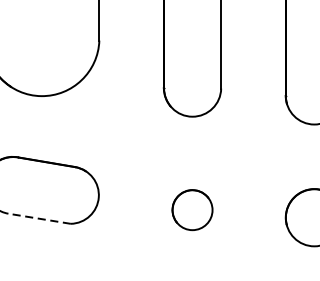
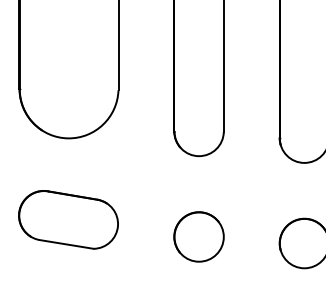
part: (191, 209) -> (198, 236), size x1.43
line: (39, 218) -> (66, 244), dashed -> solid

